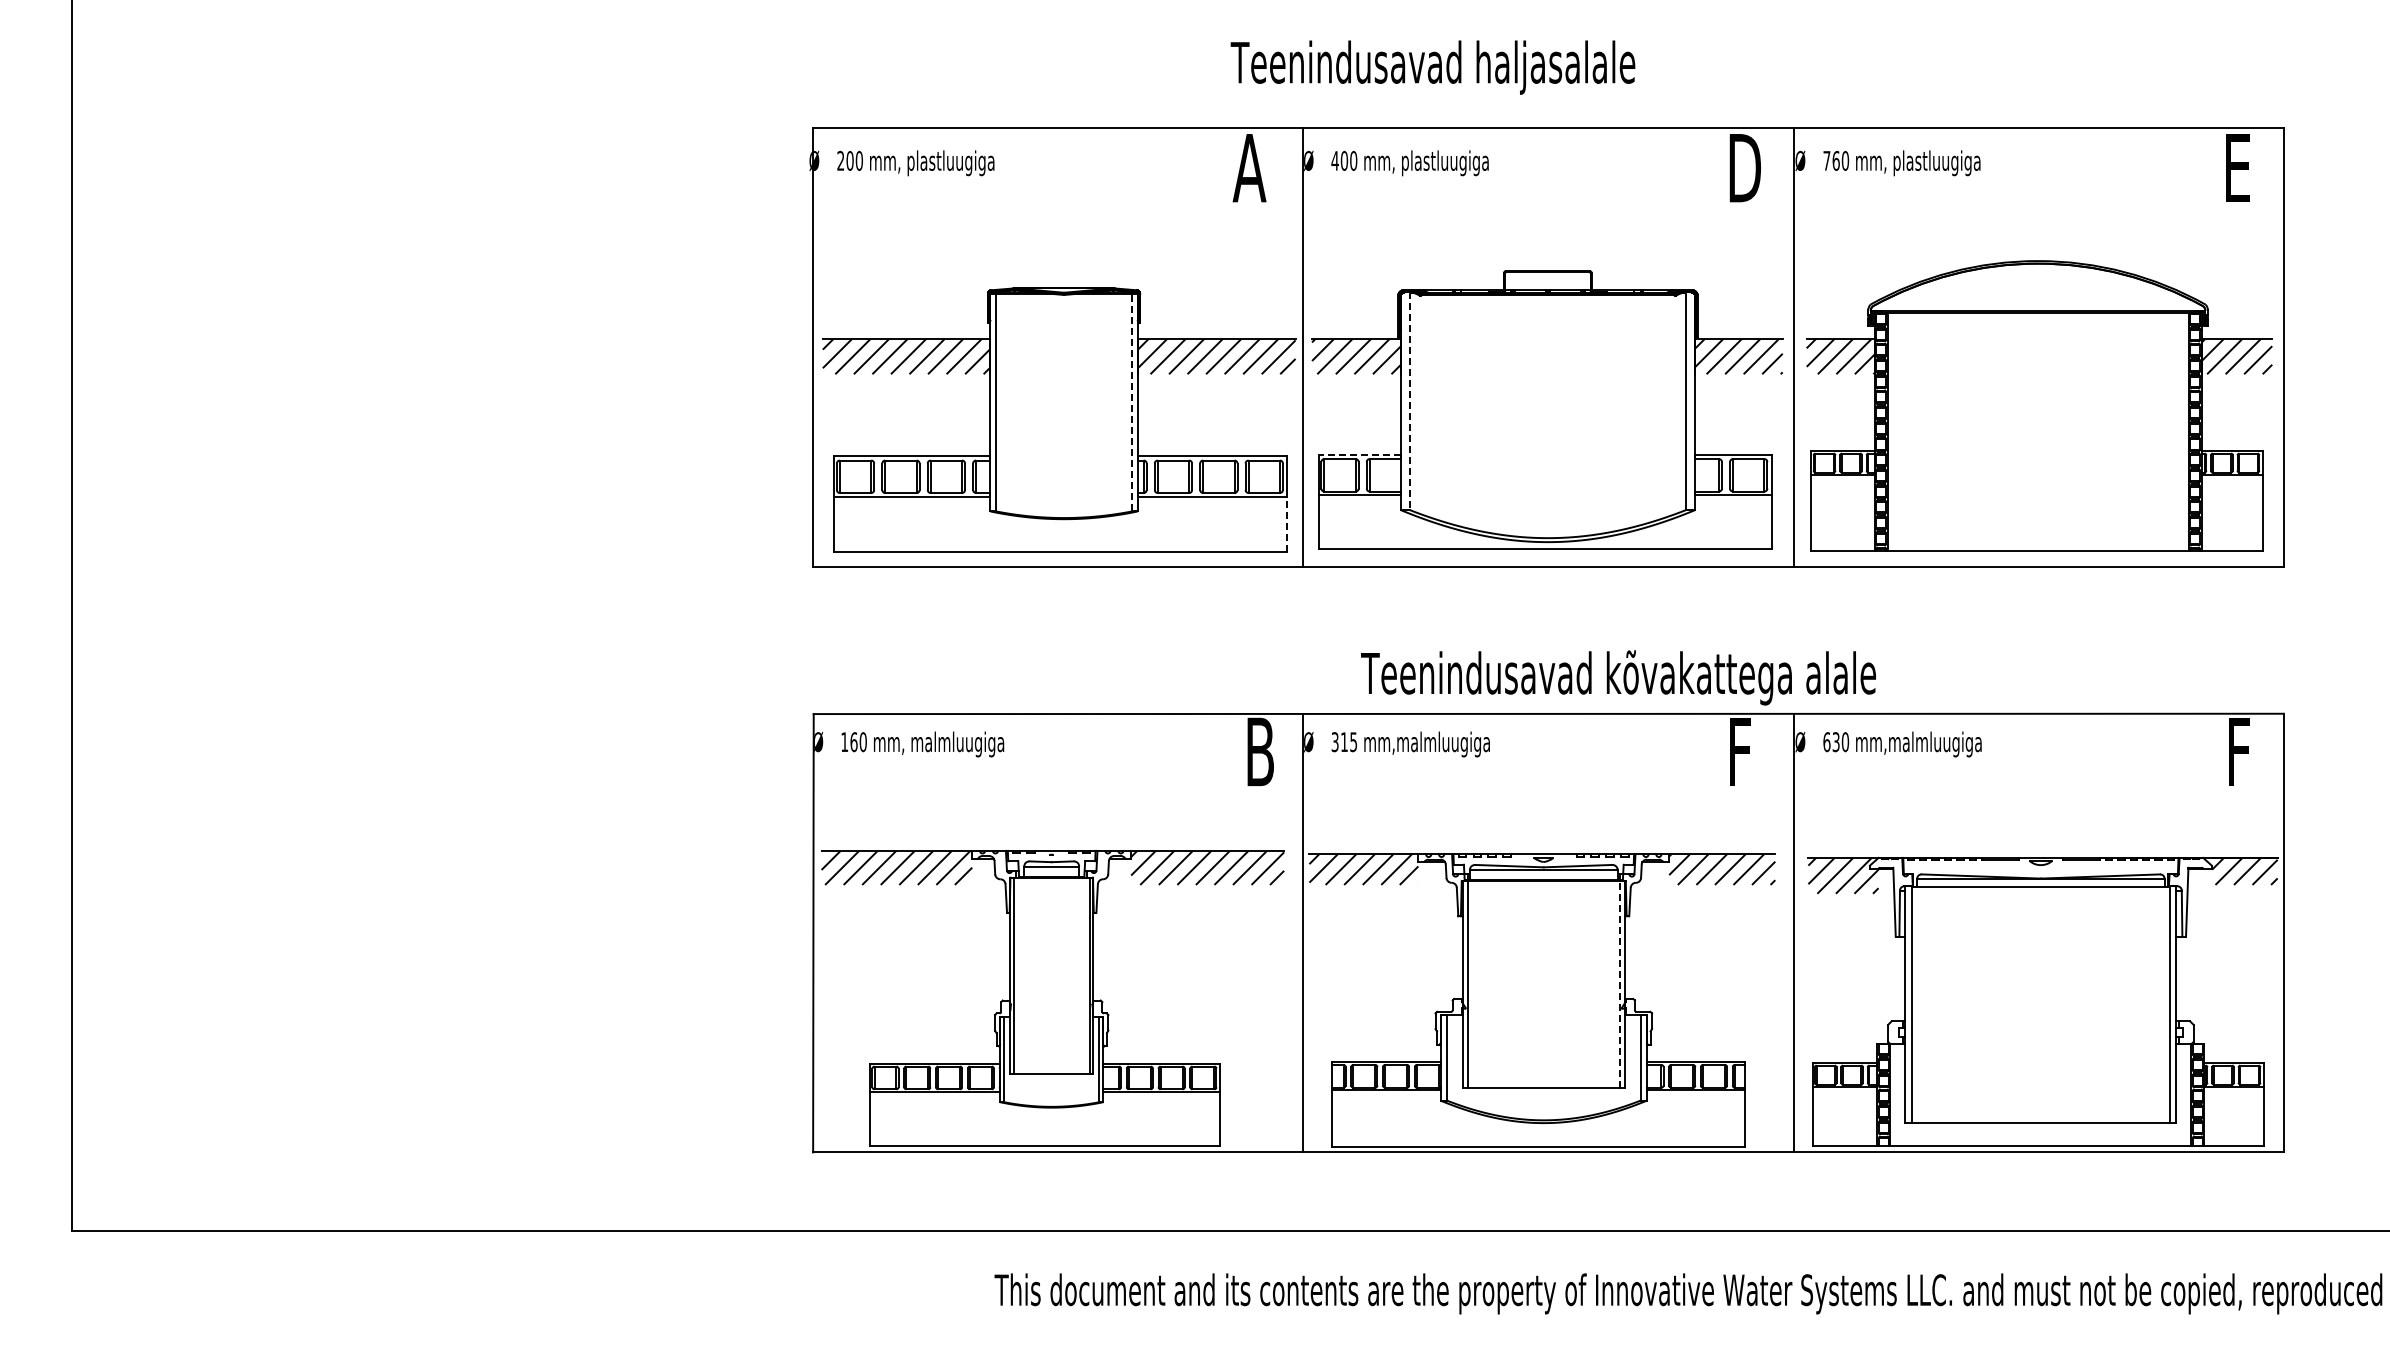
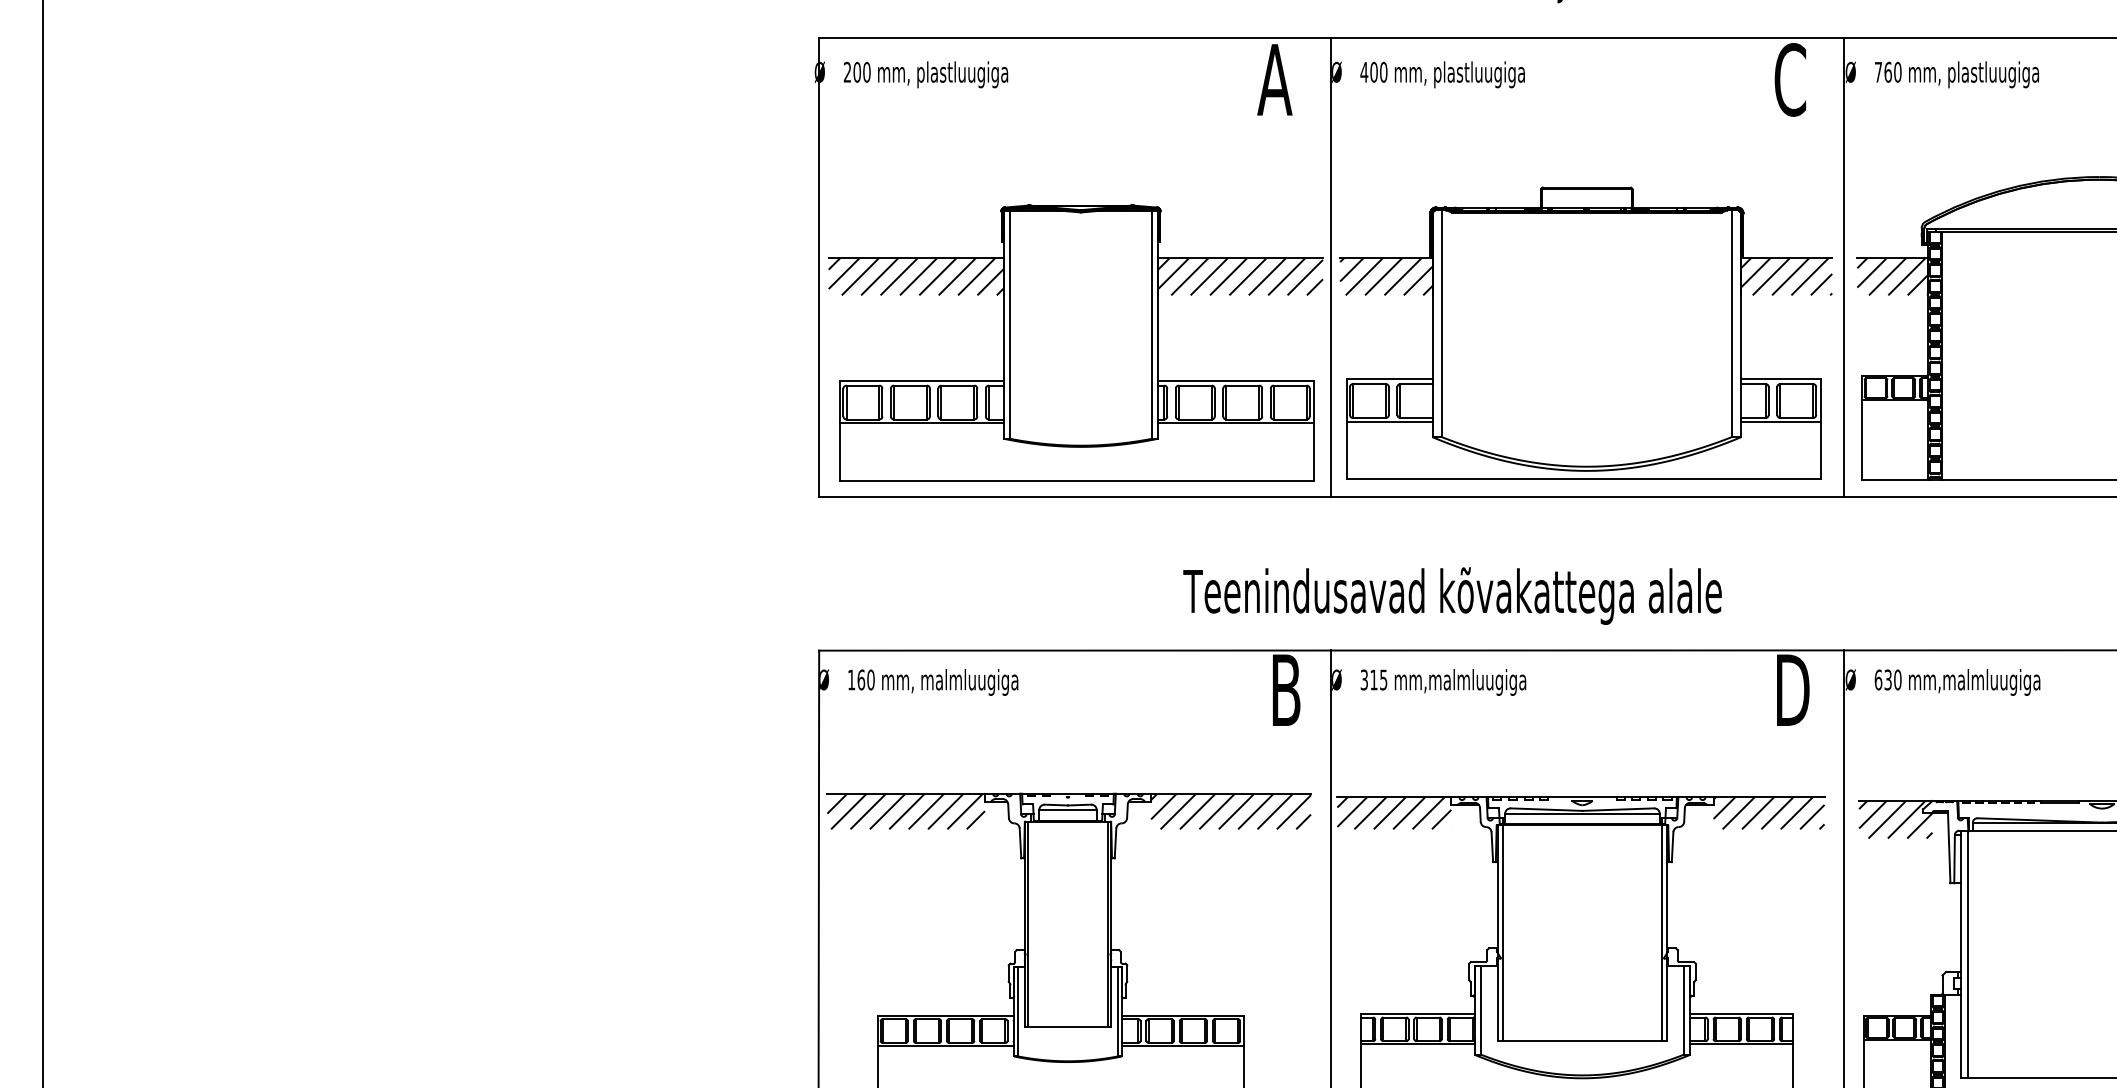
text: (1743, 167) -> (1791, 79), D -> C
line: (1409, 401) -> (1442, 323), dashed -> solid
line: (1132, 402) -> (1152, 324), dashed -> solid
line: (1359, 454) -> (1389, 379), dashed -> solid
line: (1287, 524) -> (1314, 452), dashed -> solid
text: (1618, 677) -> (1452, 595), moved
text: (1744, 751) -> (1792, 689), F -> D
line: (1620, 983) -> (1662, 932), dashed -> solid

